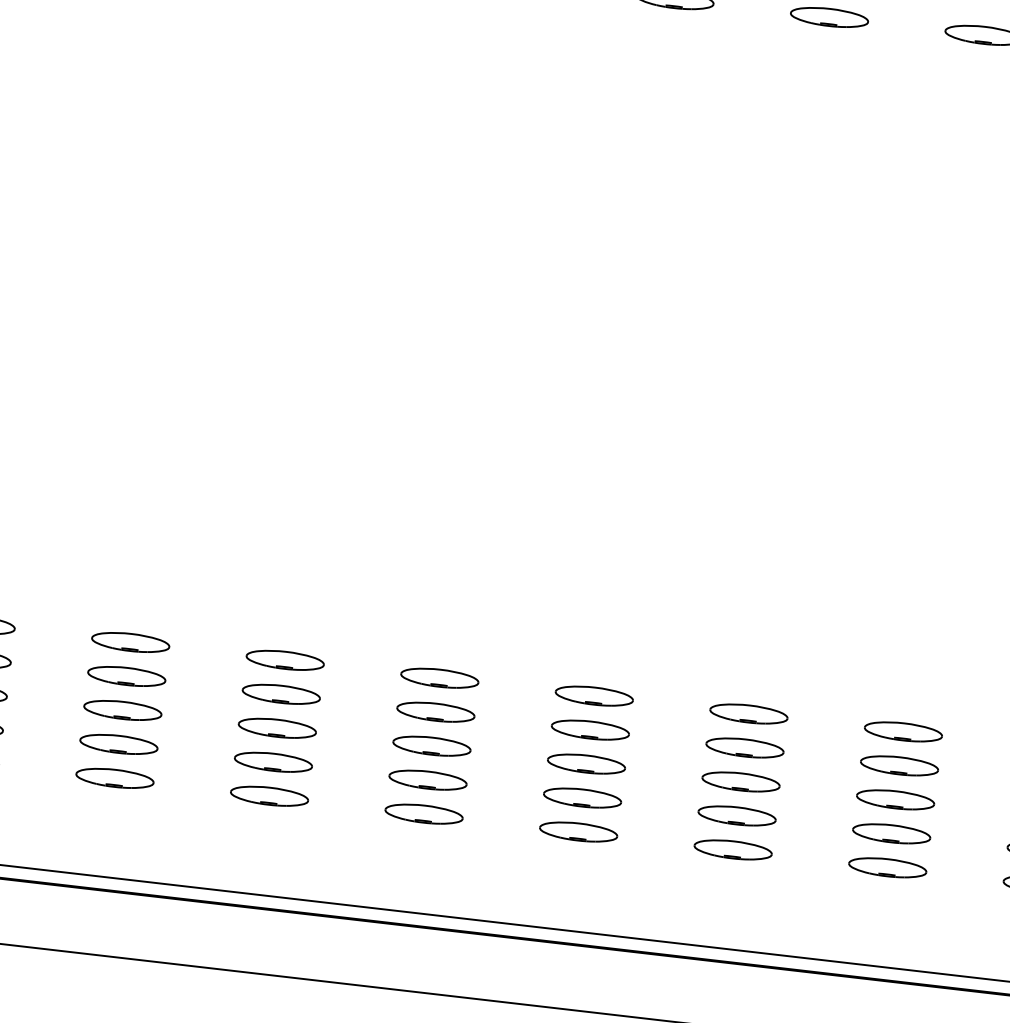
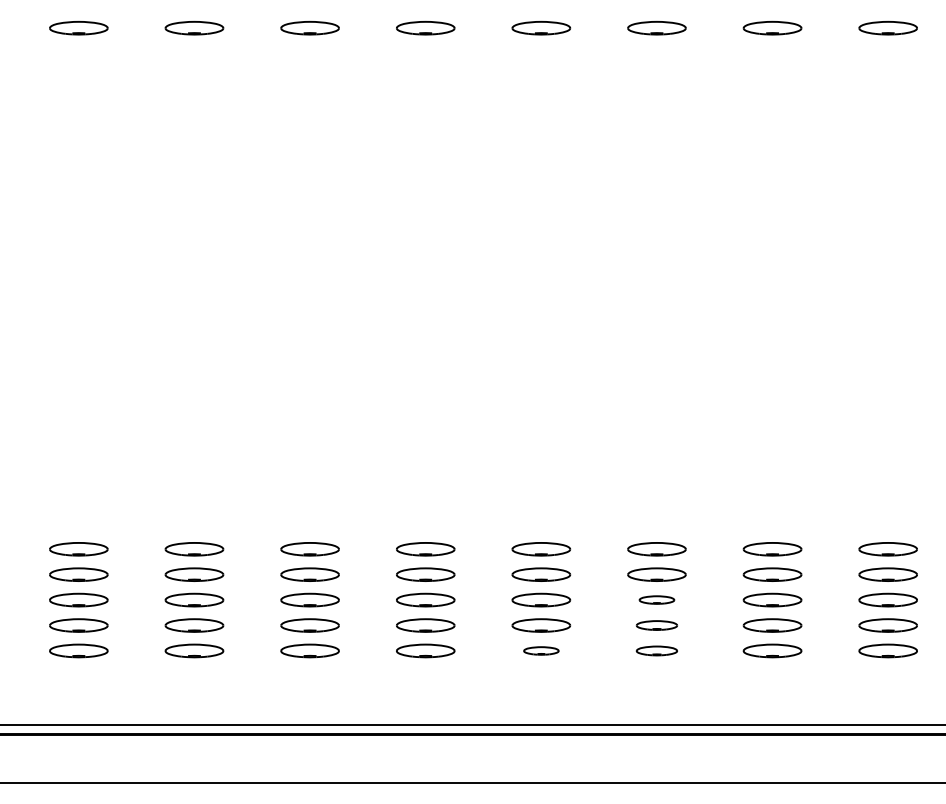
part: (585, 763) -> (656, 599), size x0.6
part: (581, 797) -> (656, 625), size x0.7
part: (424, 813) -> (541, 650), size x0.6
part: (578, 831) -> (656, 650), size x0.7

